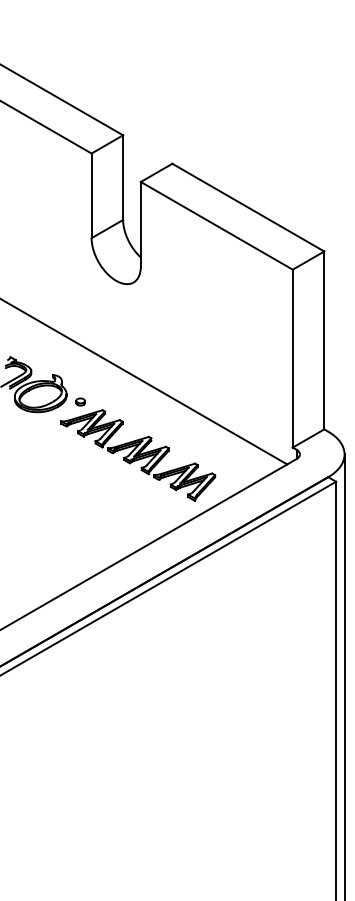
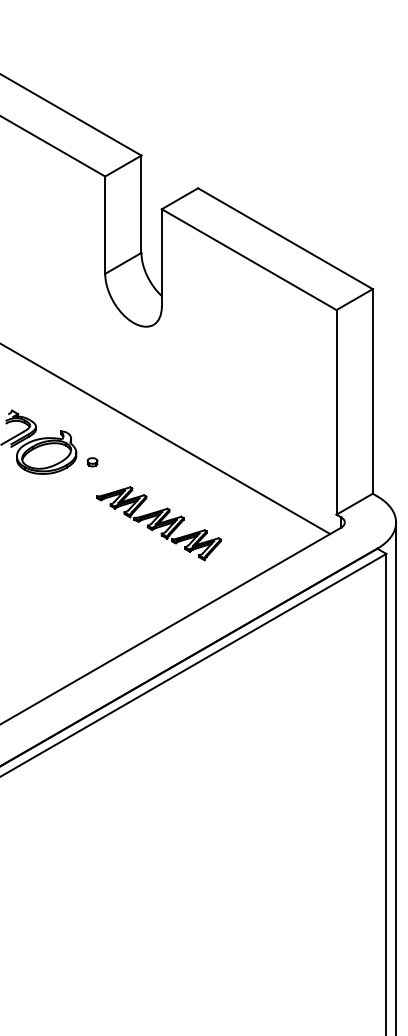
part: (138, 455) -> (159, 523), size x0.7

